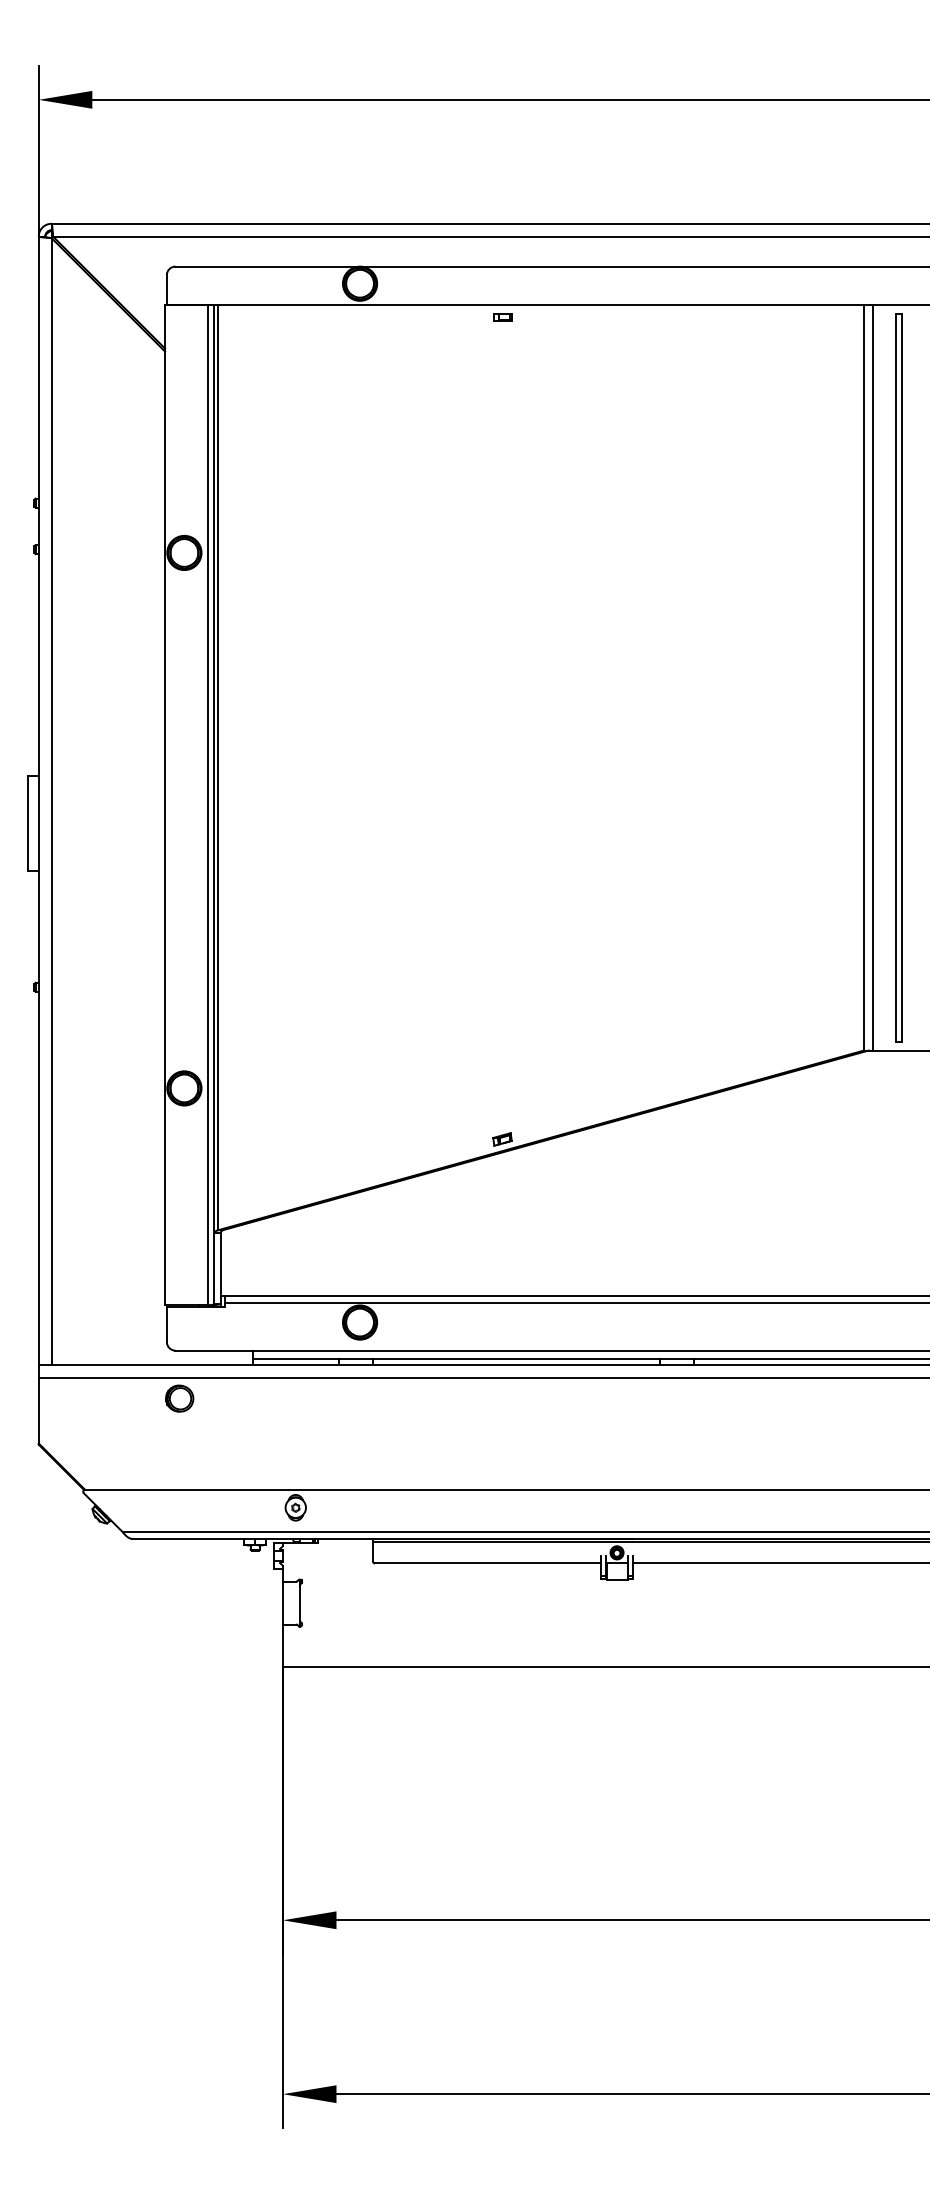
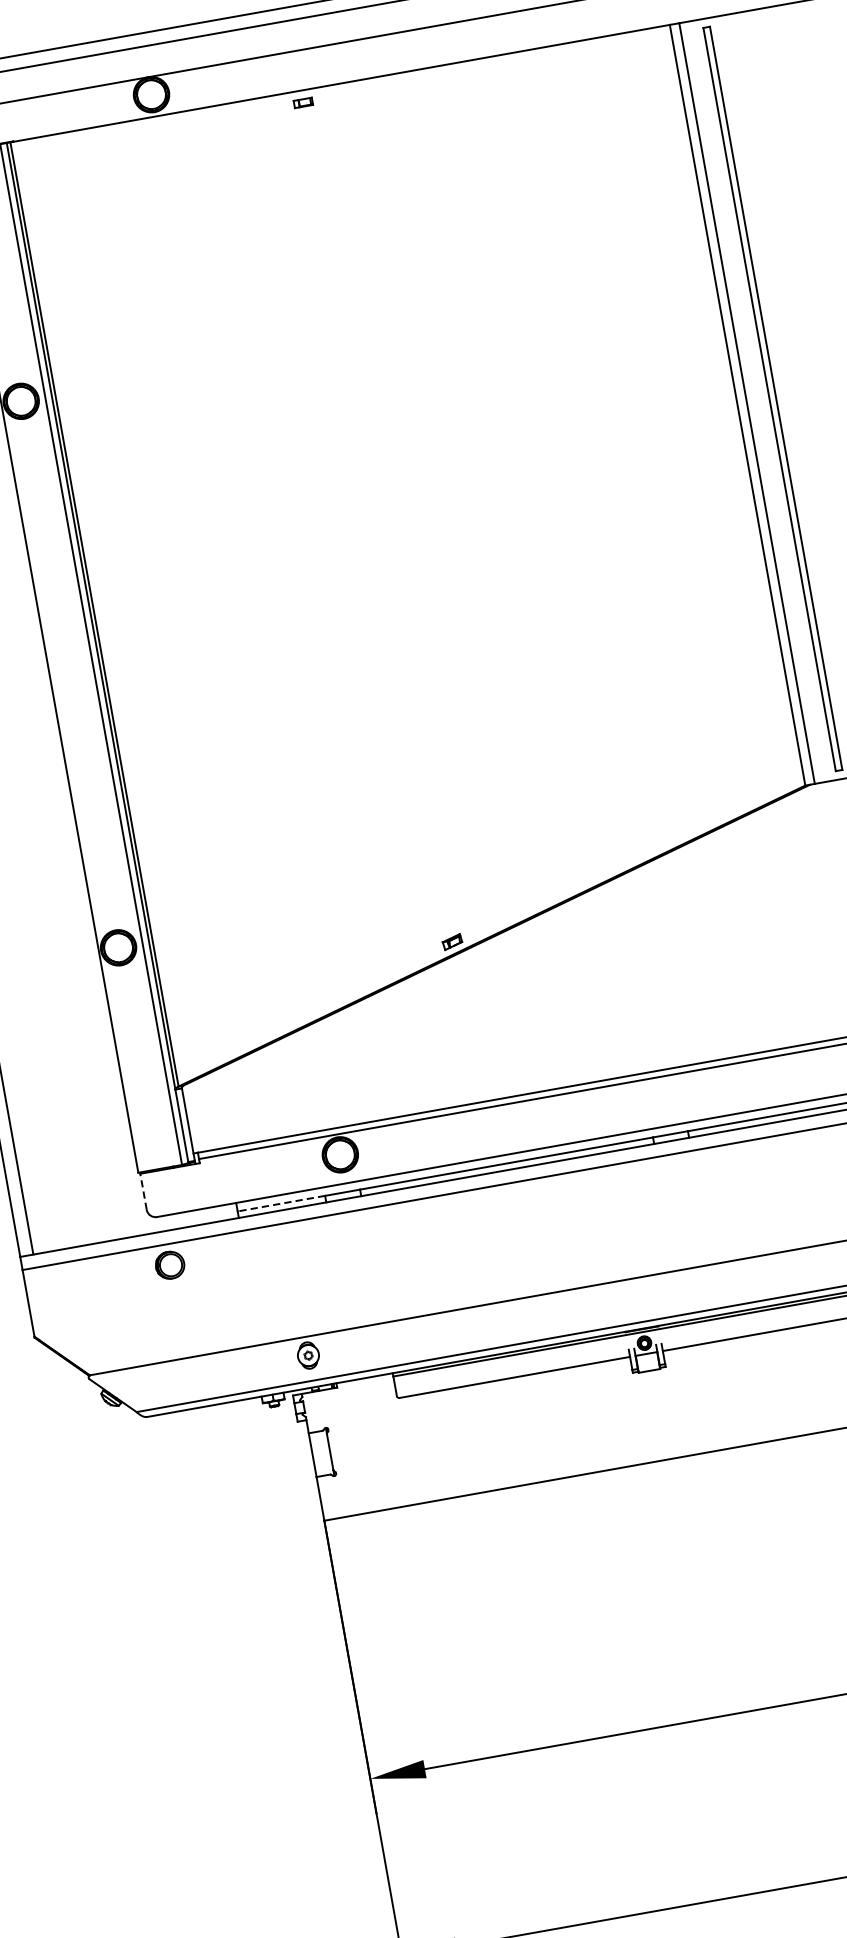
line: (166, 1324) -> (143, 1192), solid -> dashed
line: (295, 1358) -> (281, 1203), solid -> dashed

